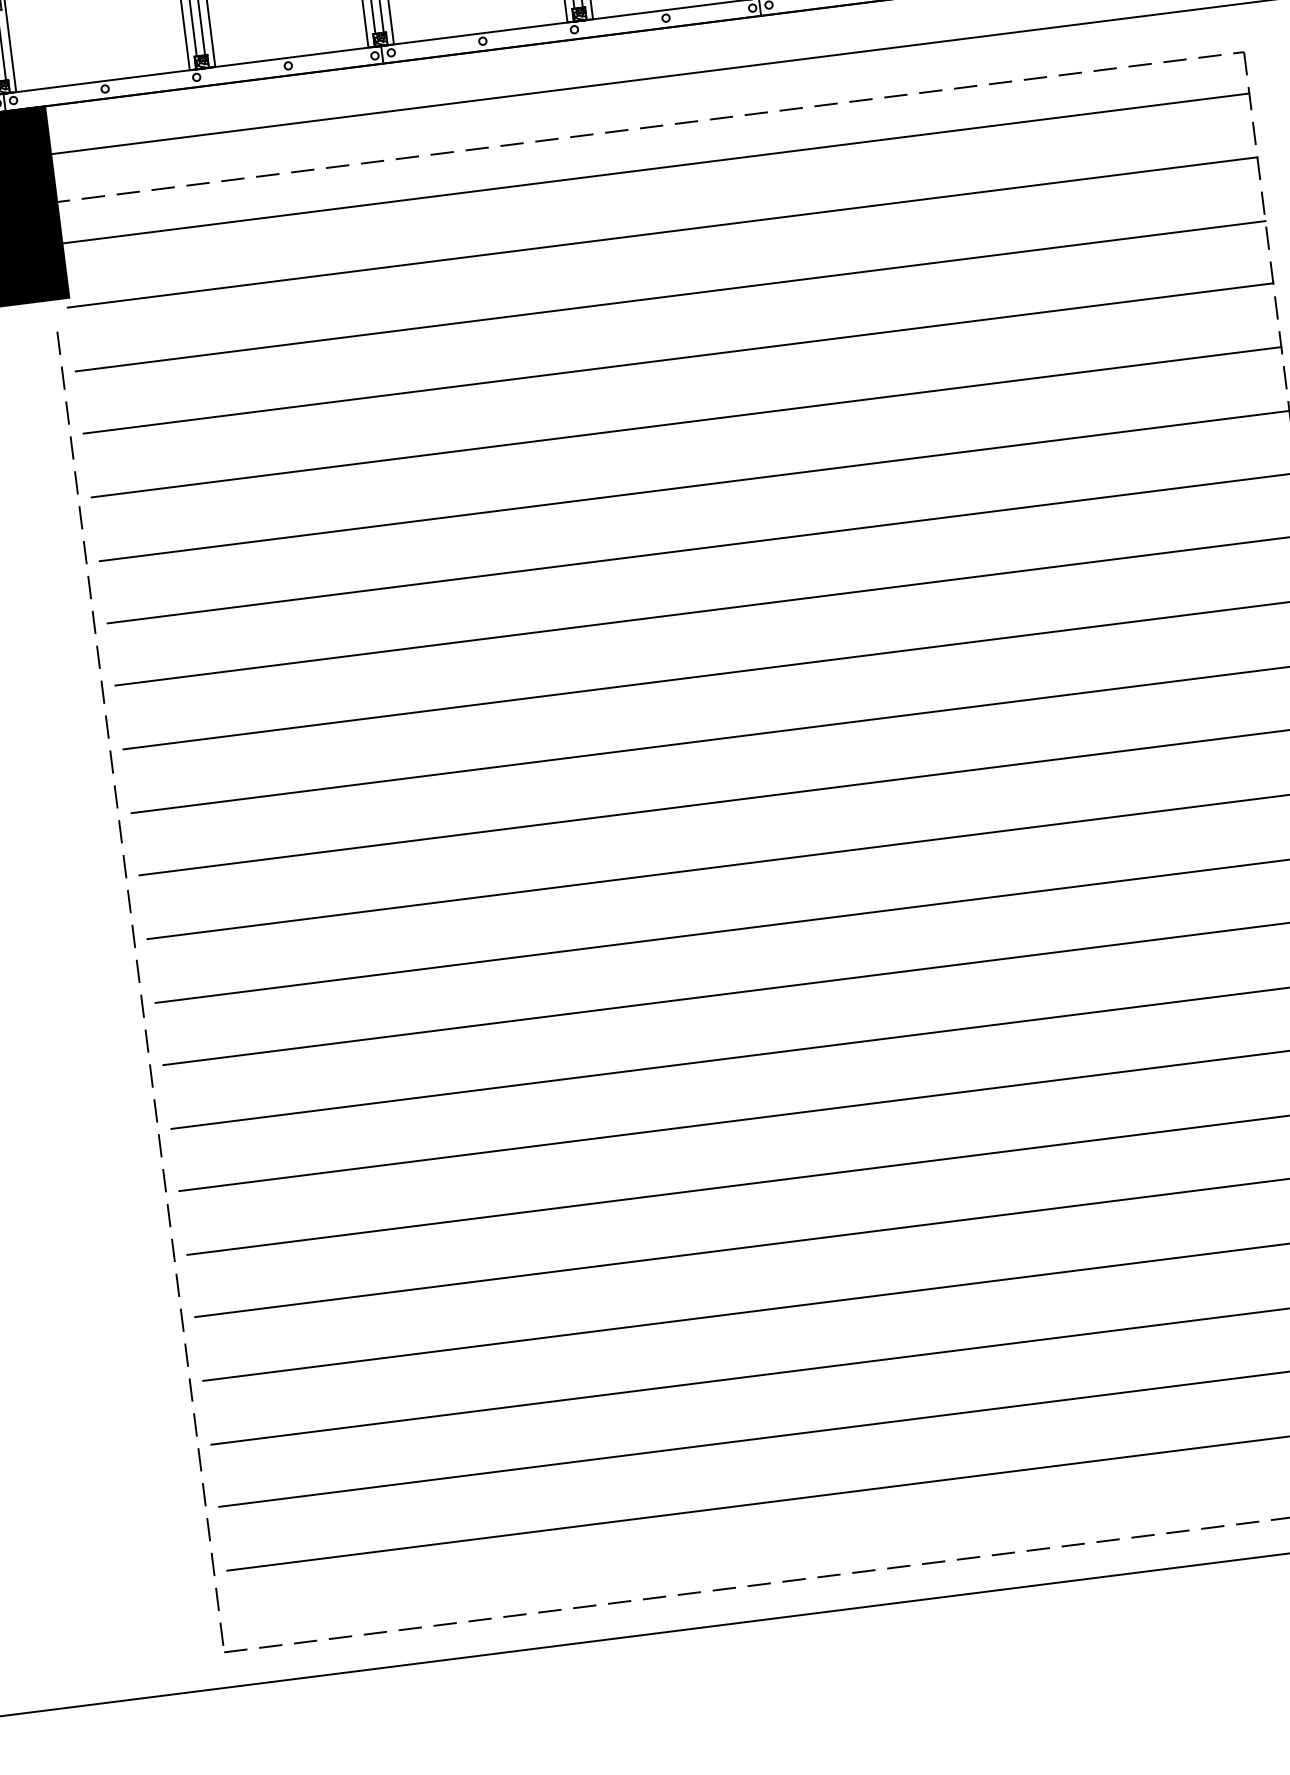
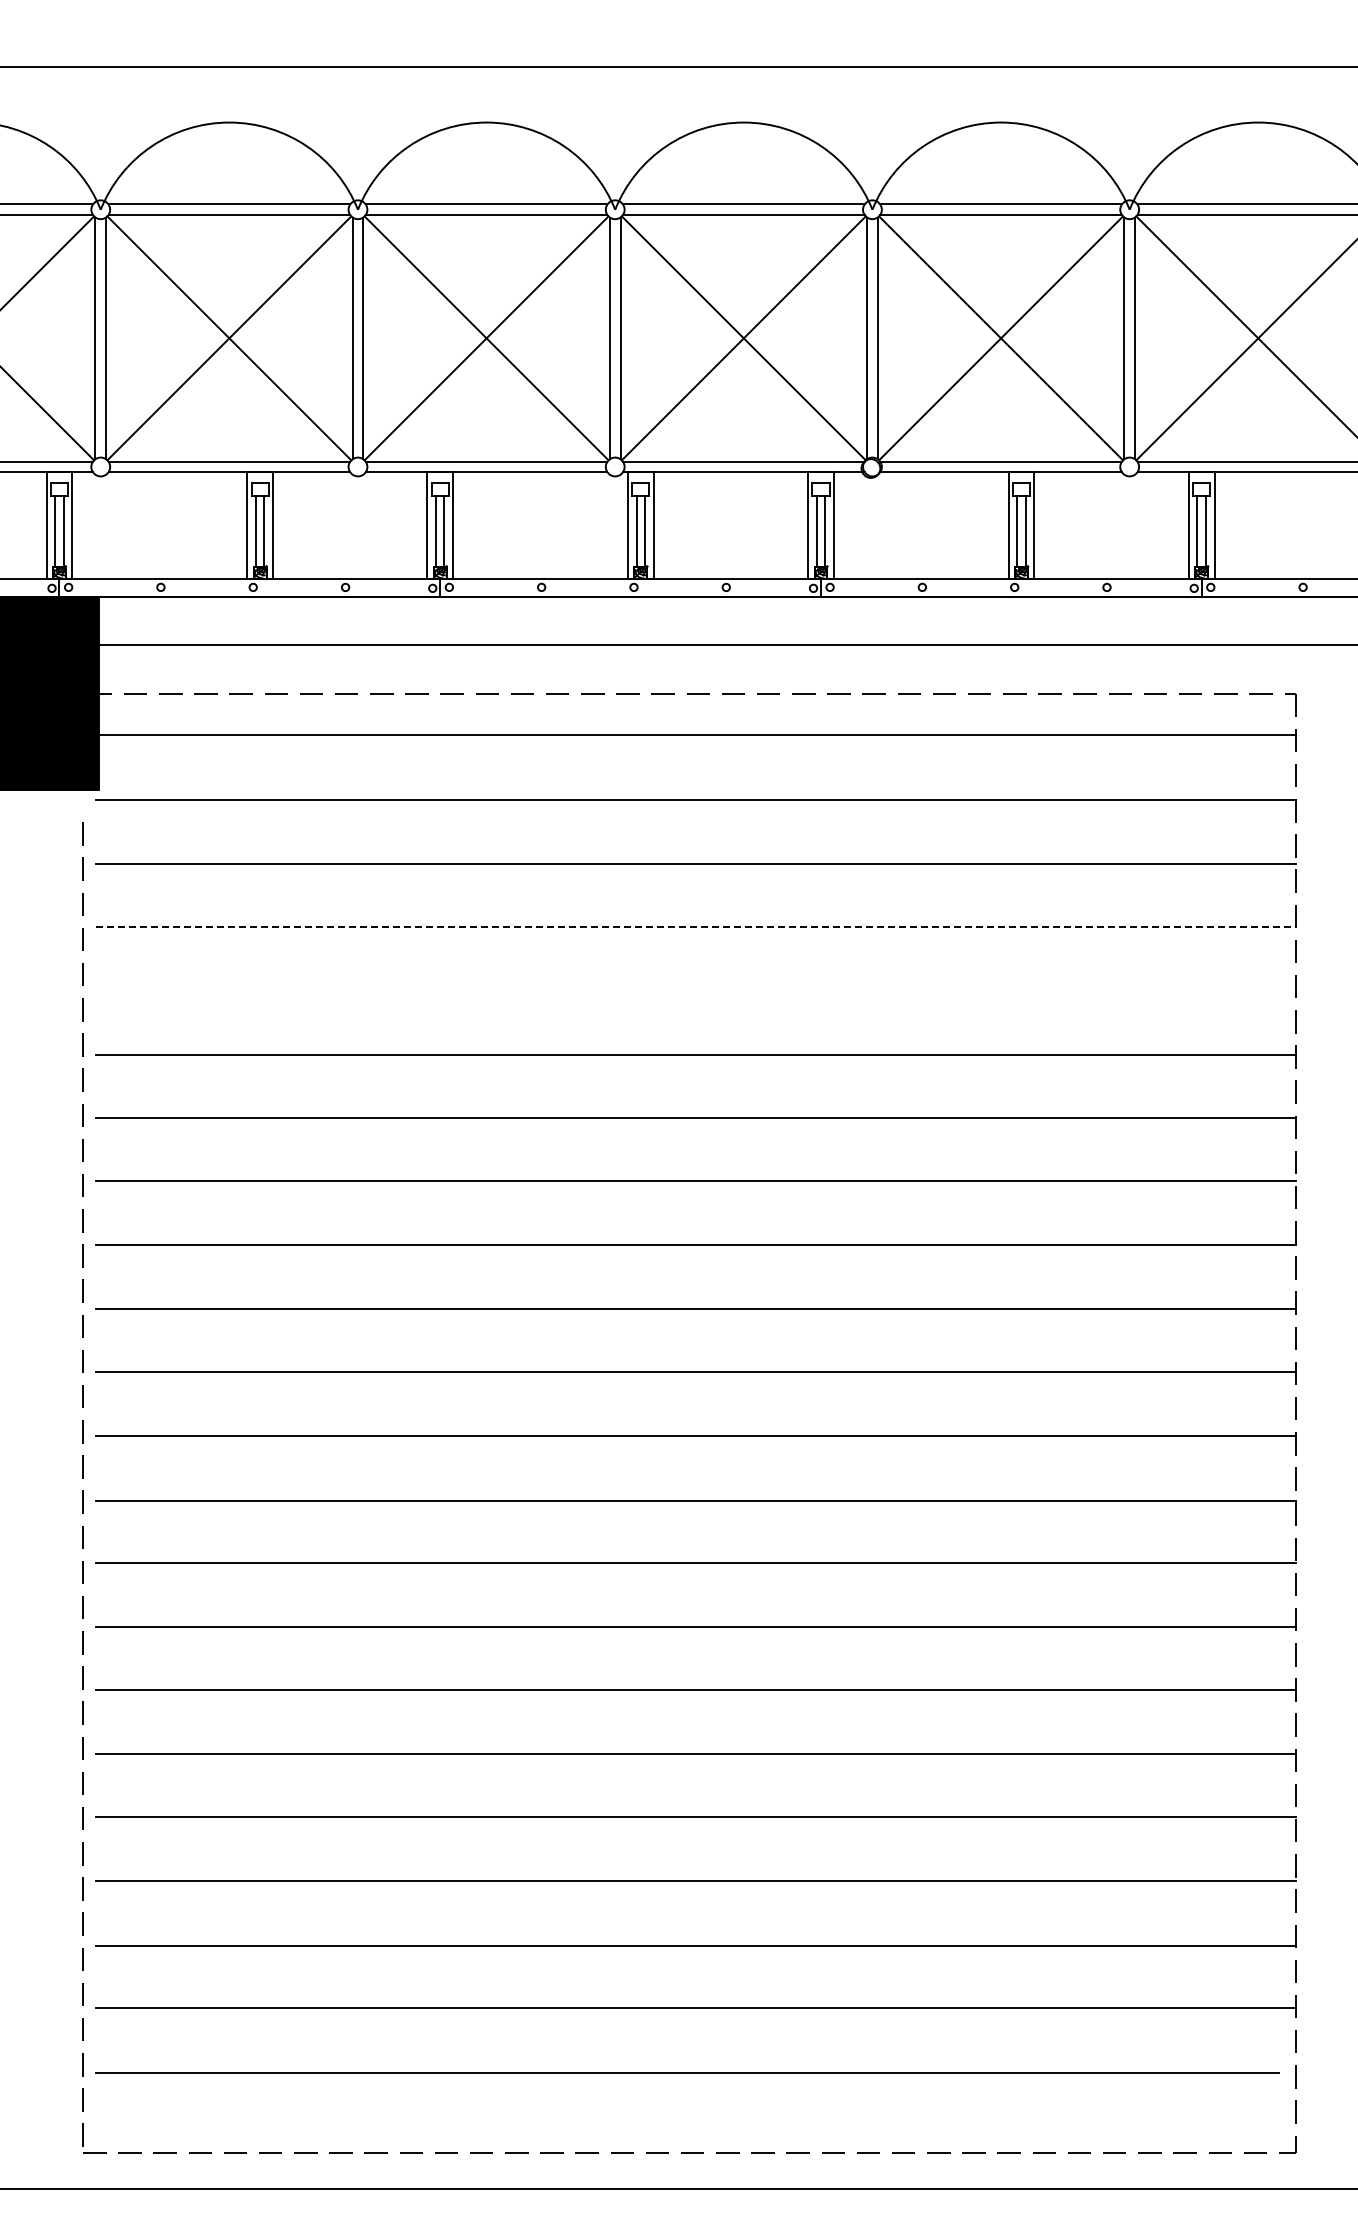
line: (677, 358) -> (695, 926), solid -> dashed
line: (686, 421) -> (695, 990), removed

